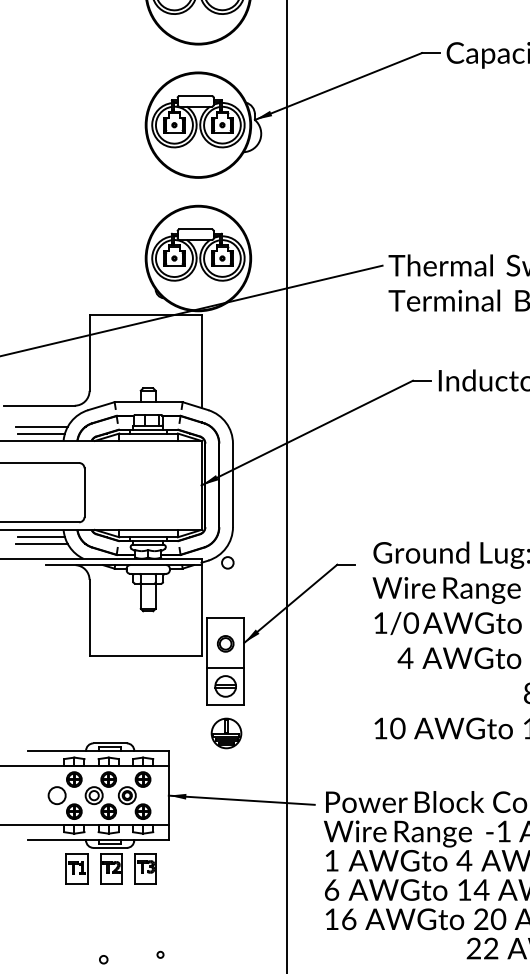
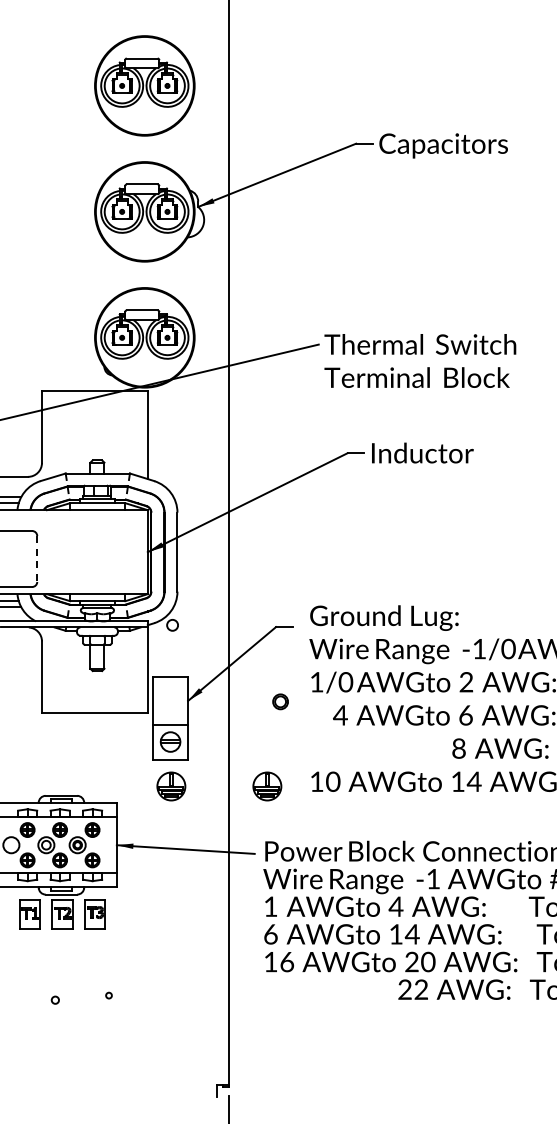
line: (84, 493) -> (37, 559), solid -> dashed
part: (225, 643) -> (280, 701), moved
part: (328, 733) -> (267, 786), added

